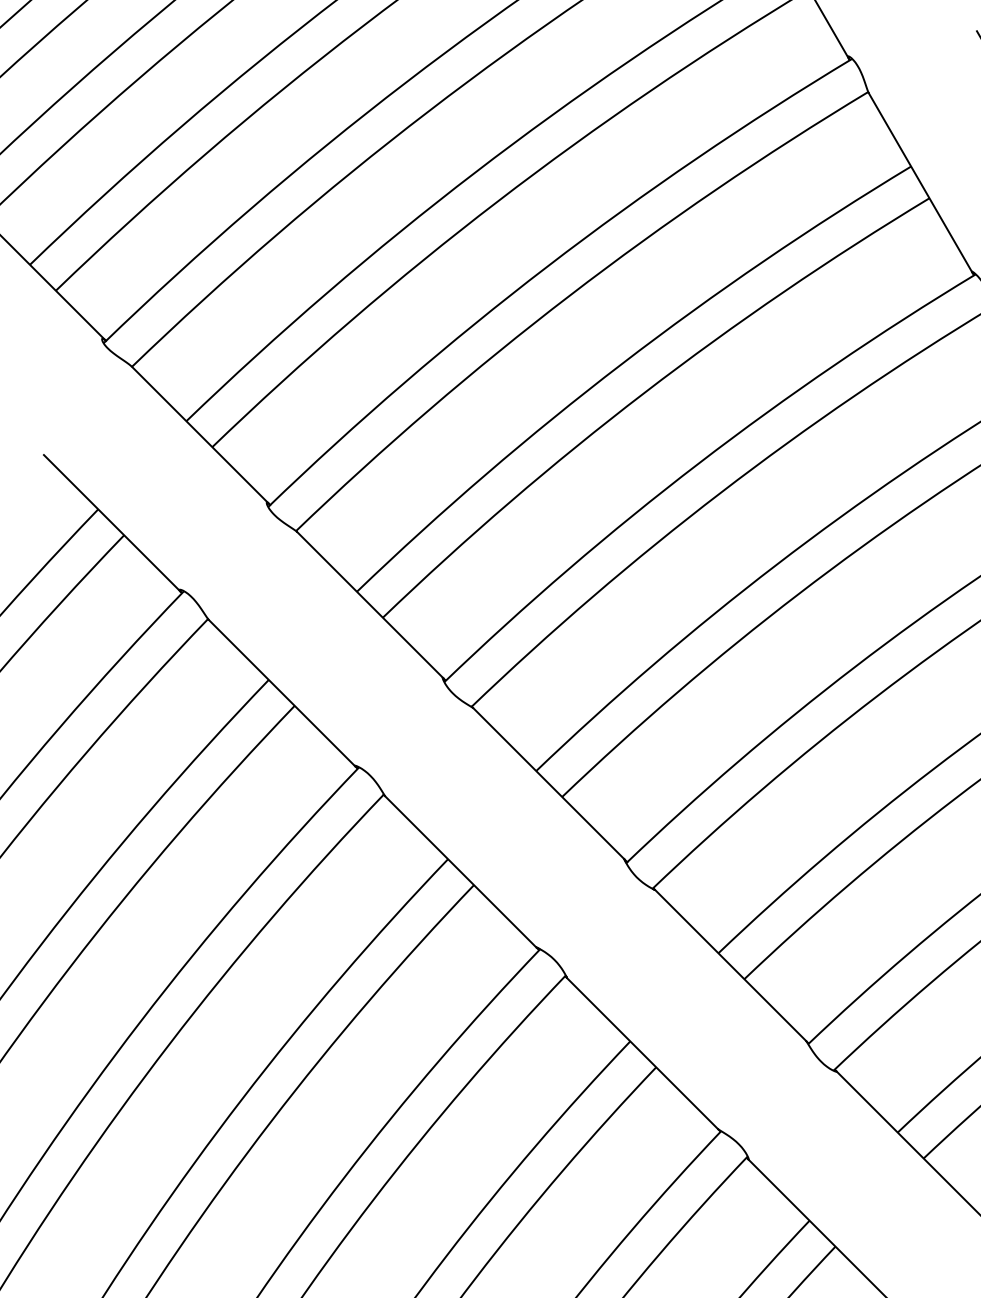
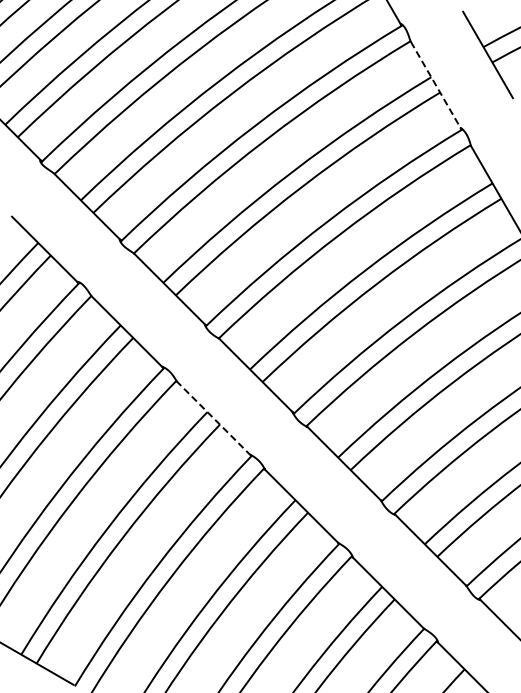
line: (919, 183) -> (435, 85), solid -> dashed
line: (460, 872) -> (213, 418), solid -> dashed

